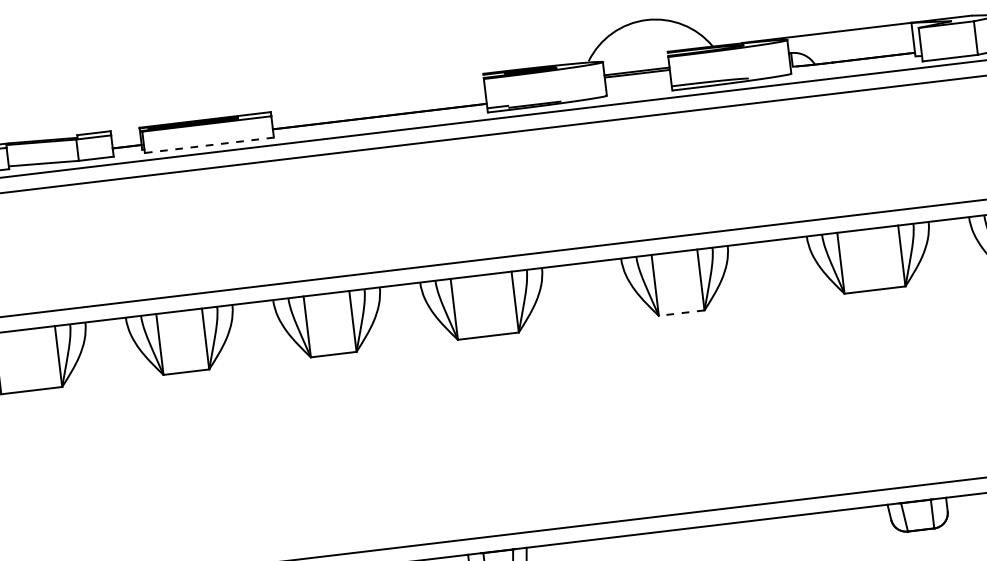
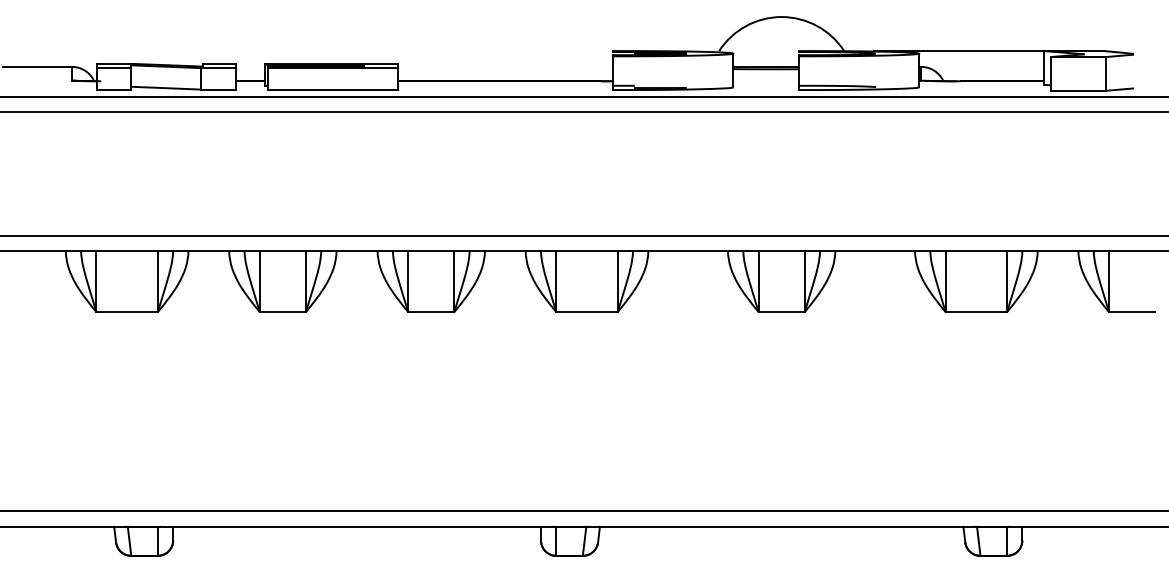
line: (209, 145) -> (332, 89), dashed -> solid
line: (681, 313) -> (781, 312), dashed -> solid

